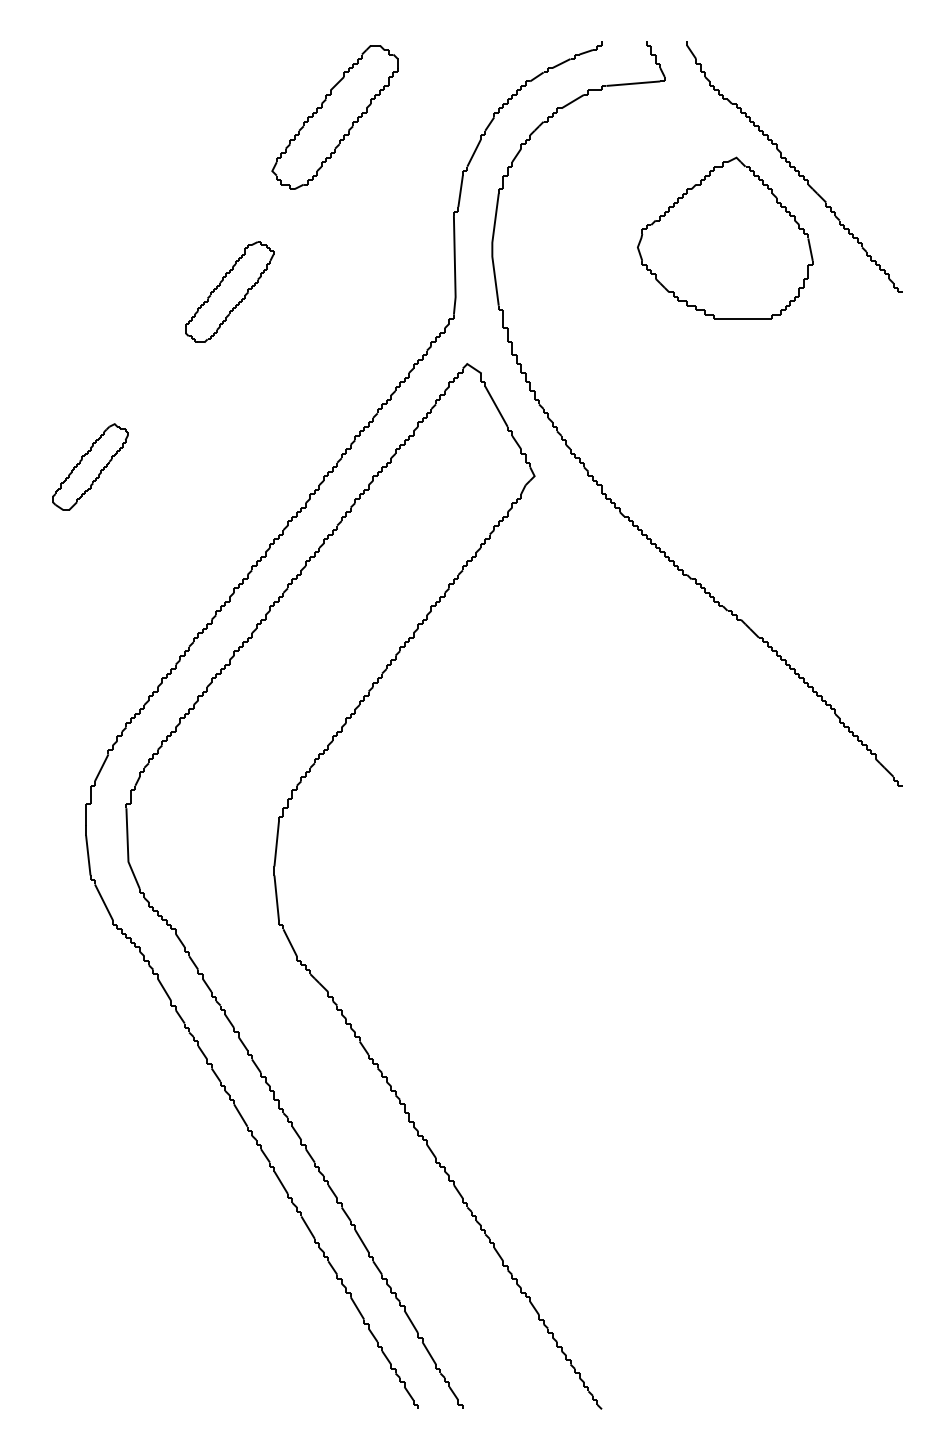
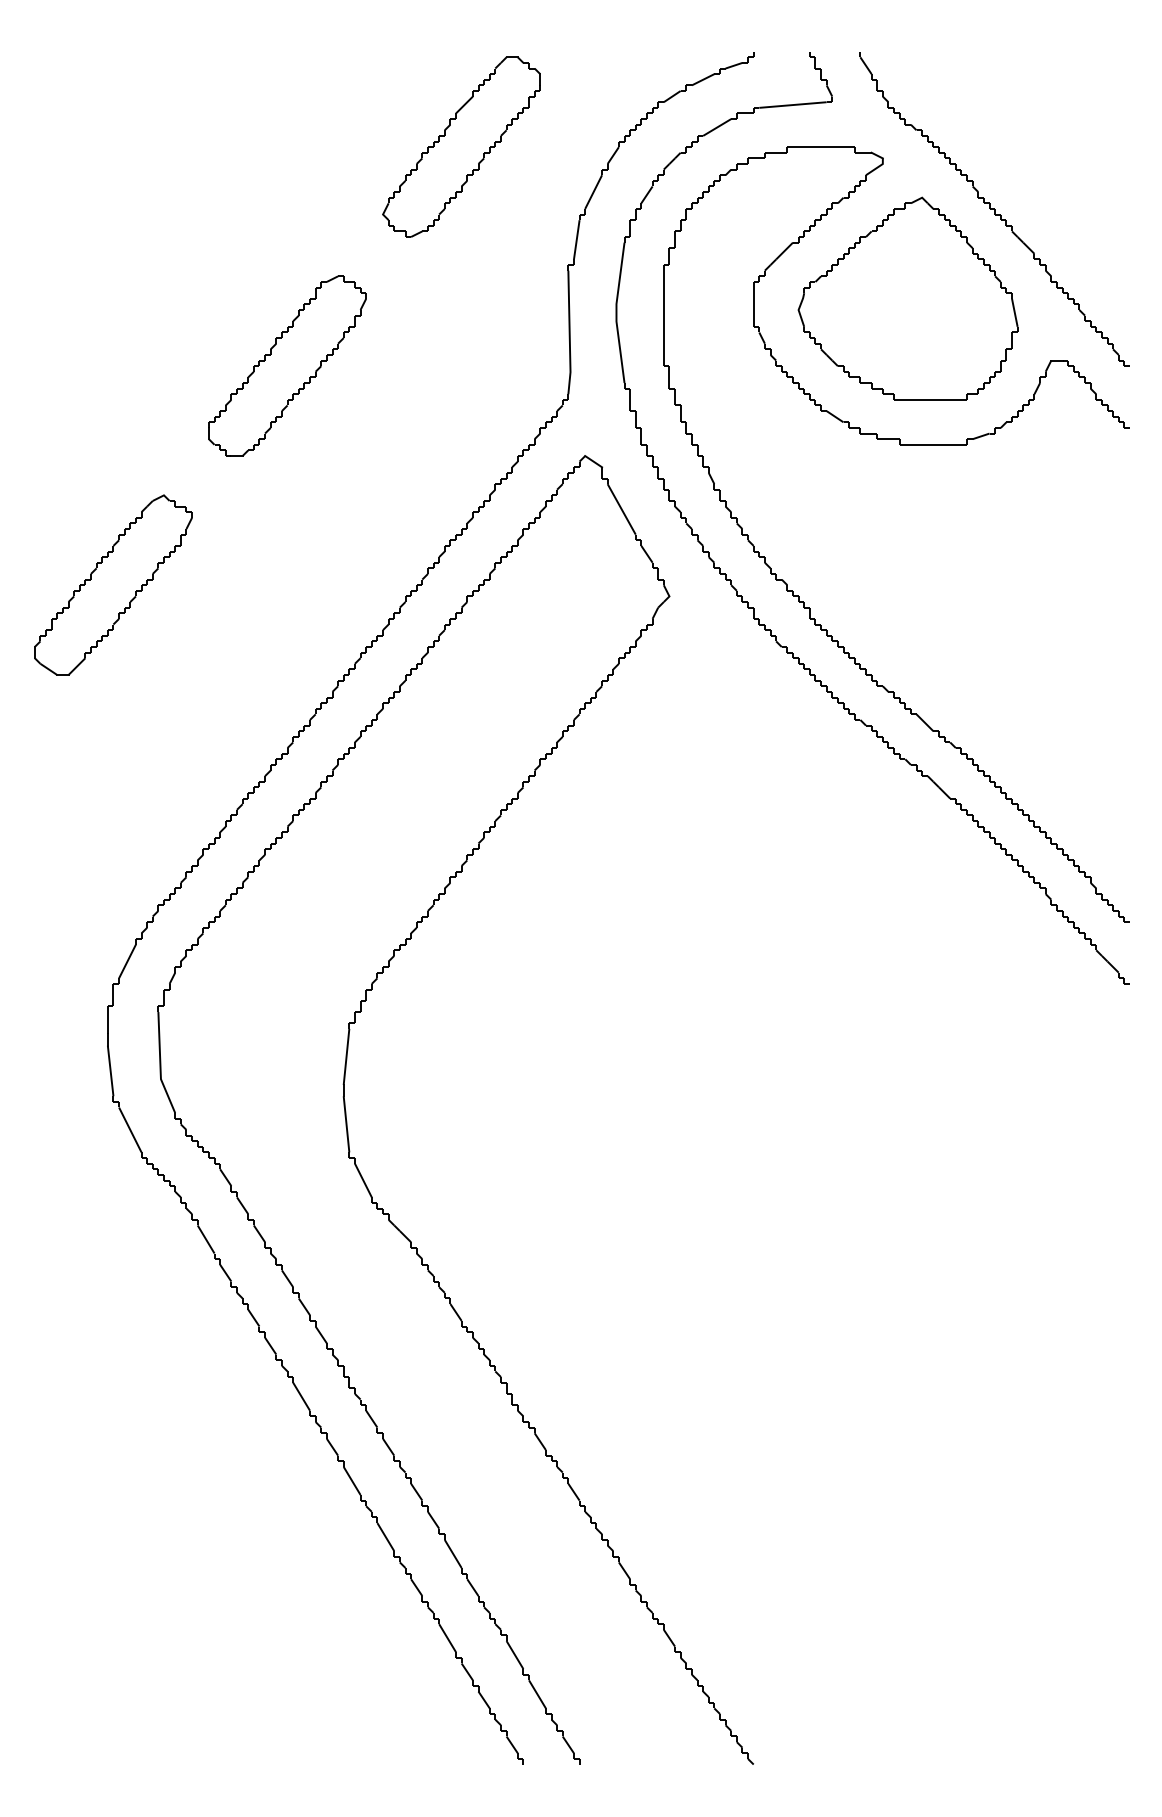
part: (334, 116) -> (461, 146), moved
part: (229, 291) -> (287, 365), size x1.43
part: (719, 355) -> (900, 445), added
part: (90, 466) -> (113, 584), size x1.67

